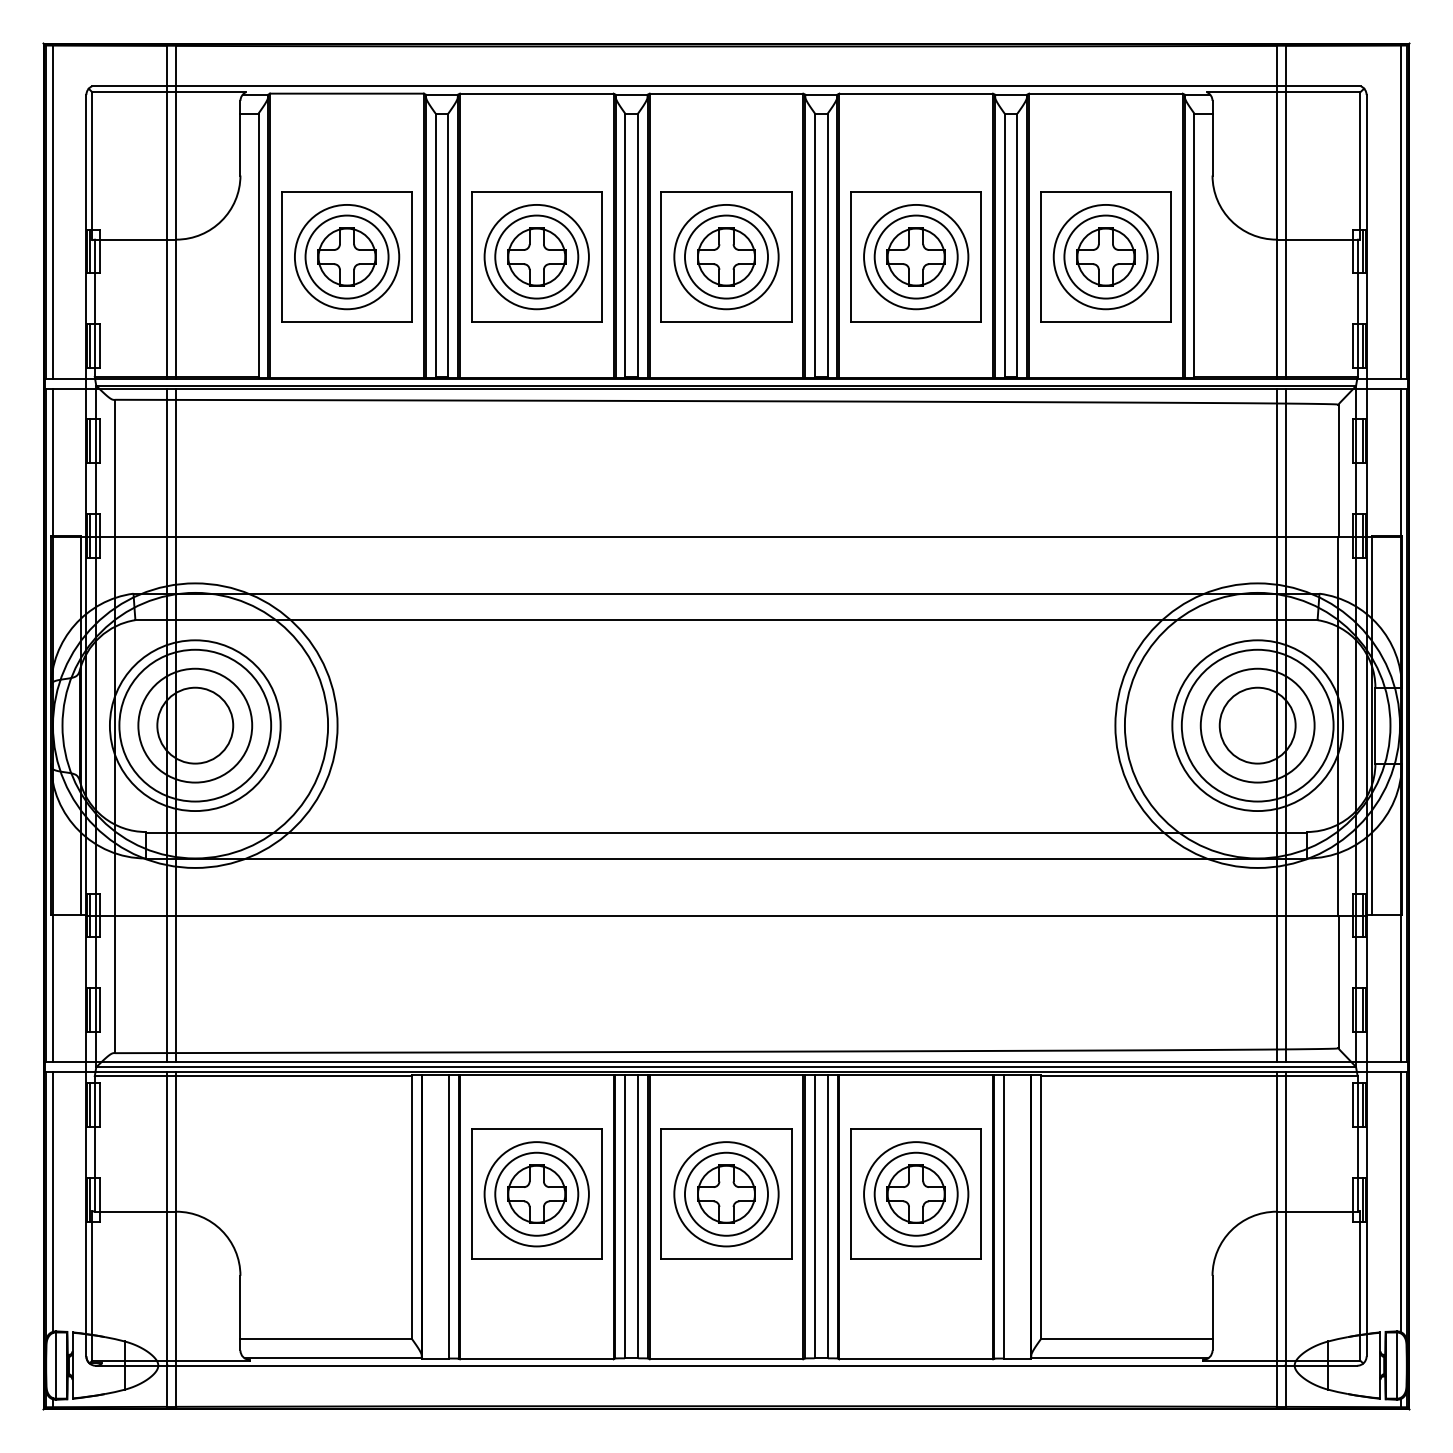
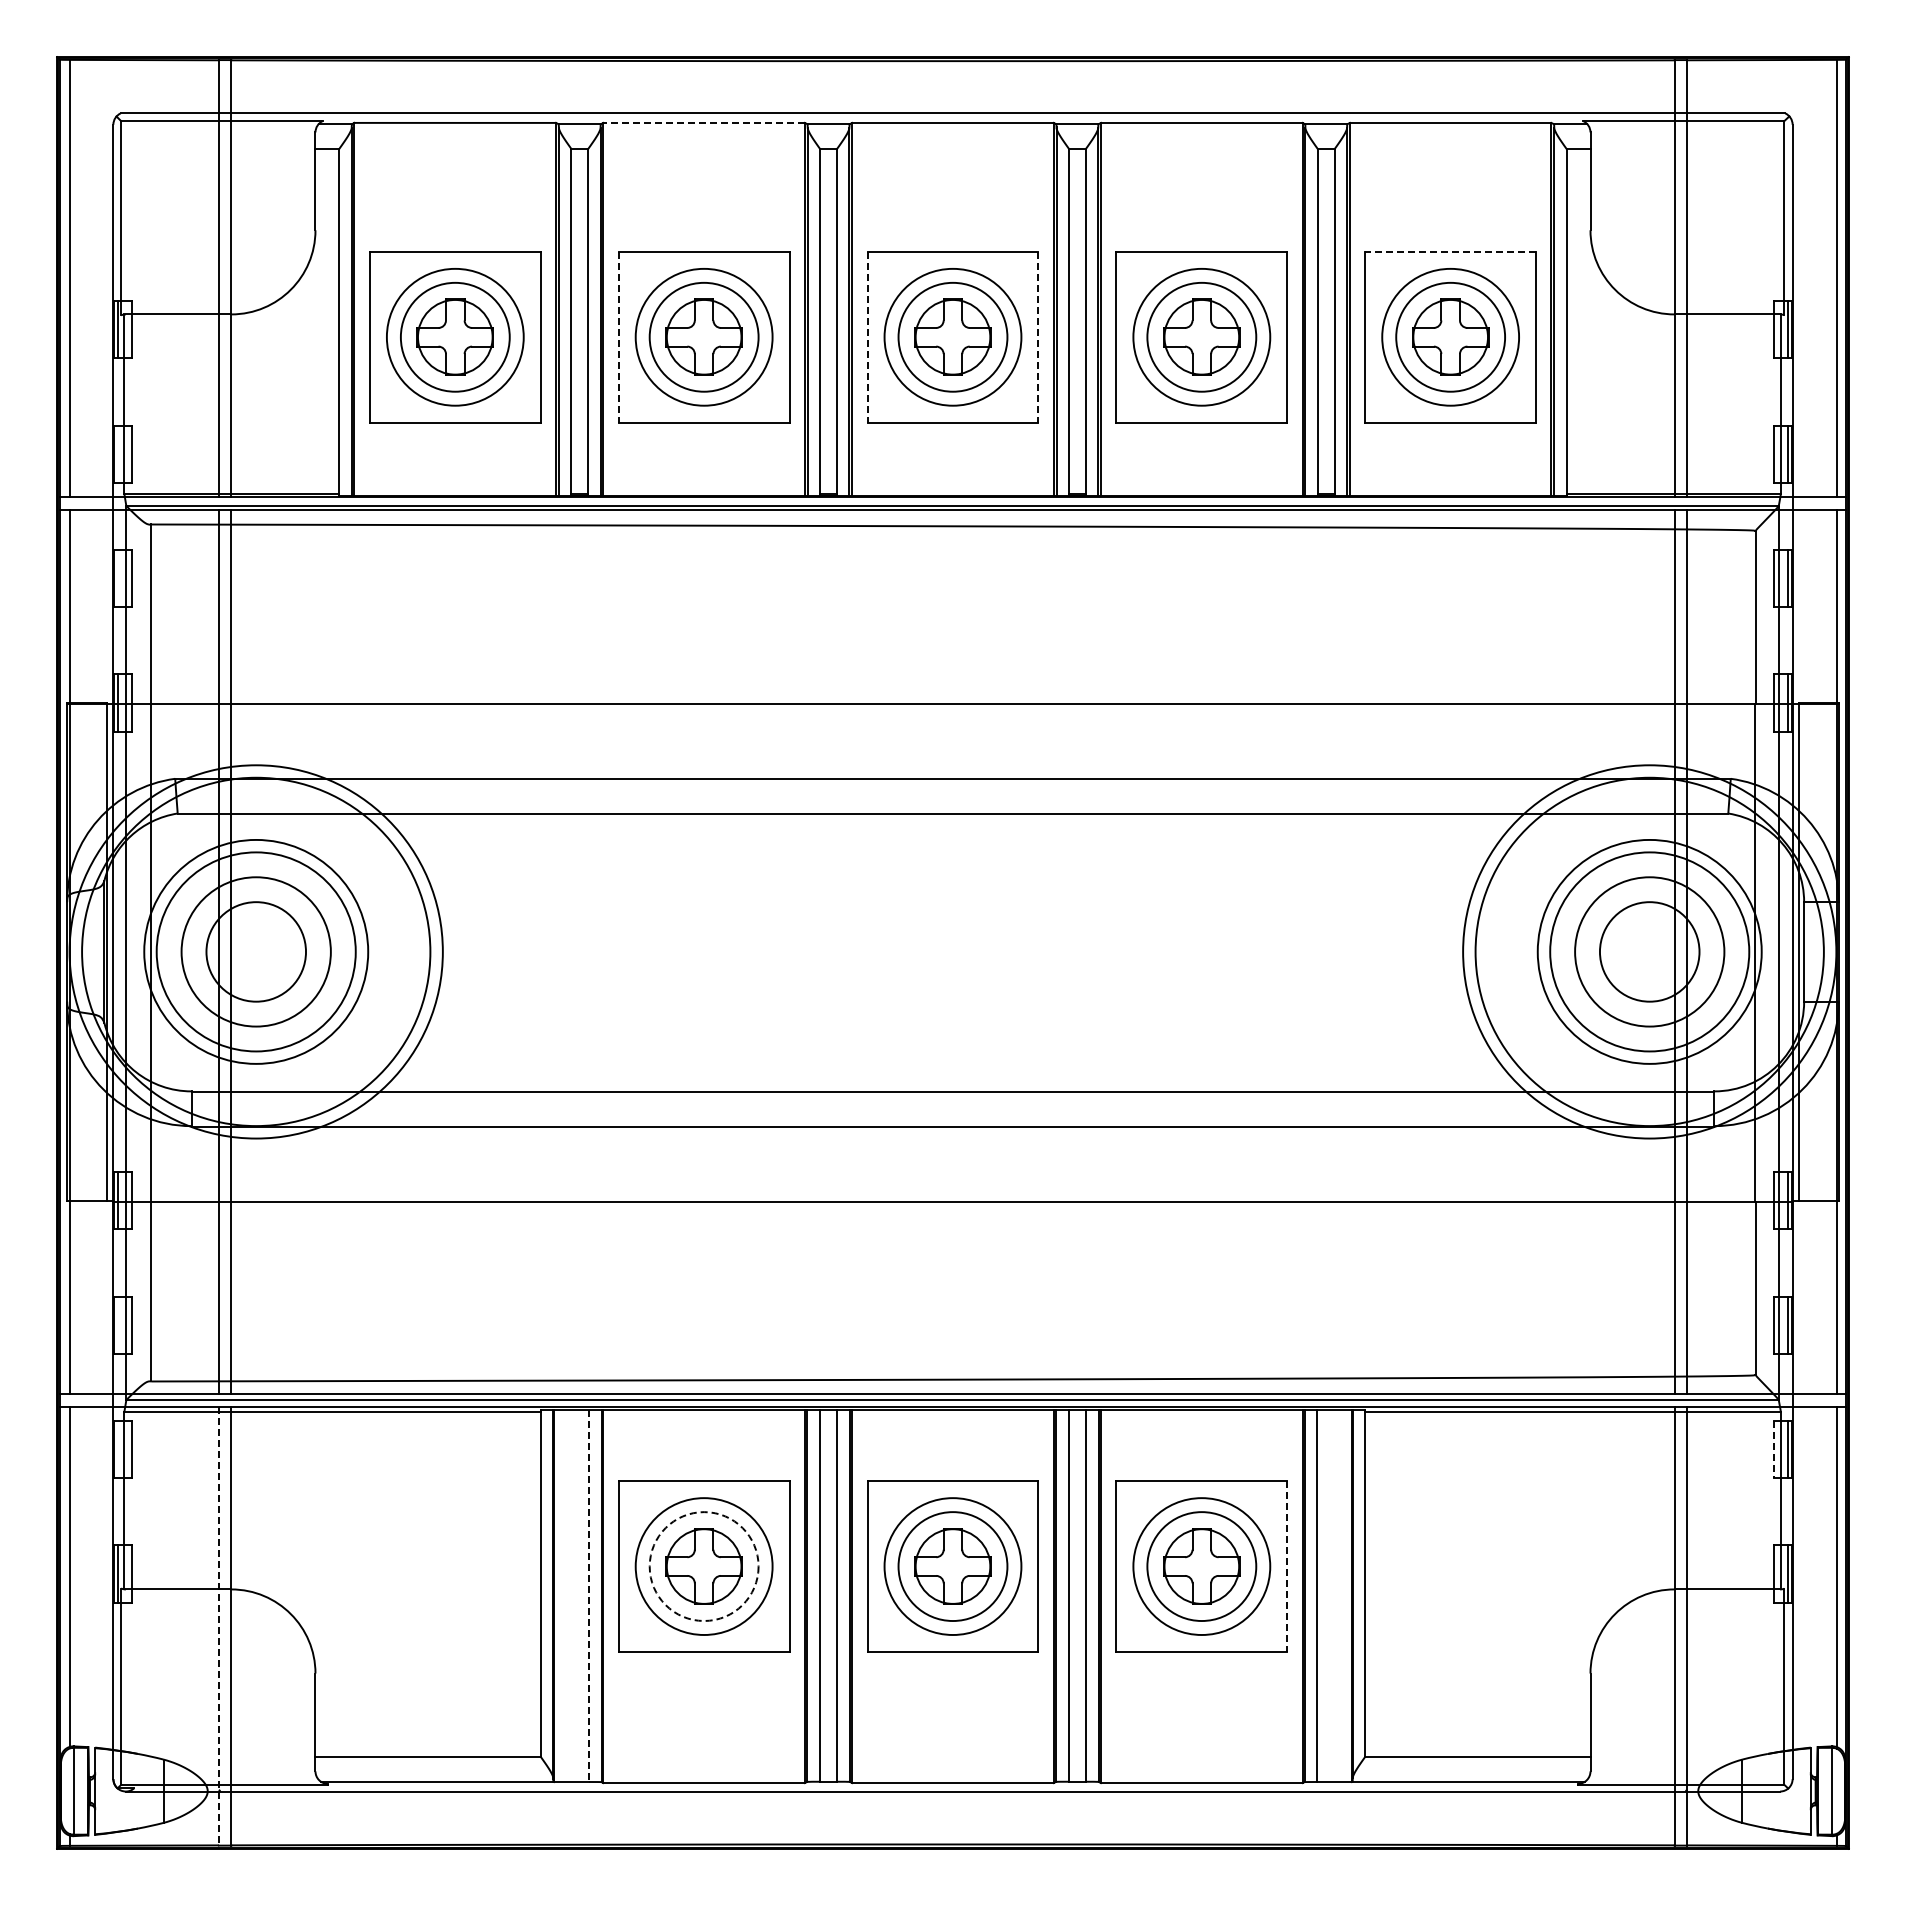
line: (537, 93) -> (704, 122), solid -> dashed
line: (1105, 191) -> (1450, 251), solid -> dashed
line: (471, 257) -> (618, 337), solid -> dashed
line: (661, 257) -> (867, 337), solid -> dashed
line: (791, 257) -> (1038, 337), solid -> dashed
line: (89, 345) -> (117, 453), removed
line: (89, 440) -> (117, 578), removed
line: (89, 1009) -> (117, 1324), removed
line: (89, 1105) -> (117, 1449), removed
line: (1352, 1105) -> (1774, 1449), solid -> dashed
circle: (536, 1194) -> (703, 1566), solid -> dashed
line: (981, 1194) -> (1287, 1567), solid -> dashed
line: (449, 1217) -> (589, 1596), solid -> dashed
line: (166, 1239) -> (218, 1626), solid -> dashed

